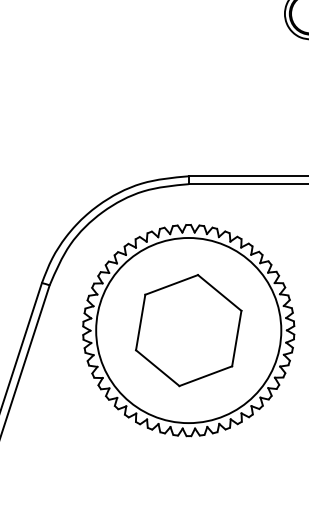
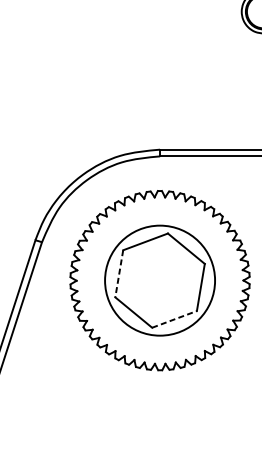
line: (140, 323) -> (119, 274), solid -> dashed
circle: (188, 330) -> (159, 280), size x0.7
line: (206, 376) -> (175, 319), solid -> dashed

